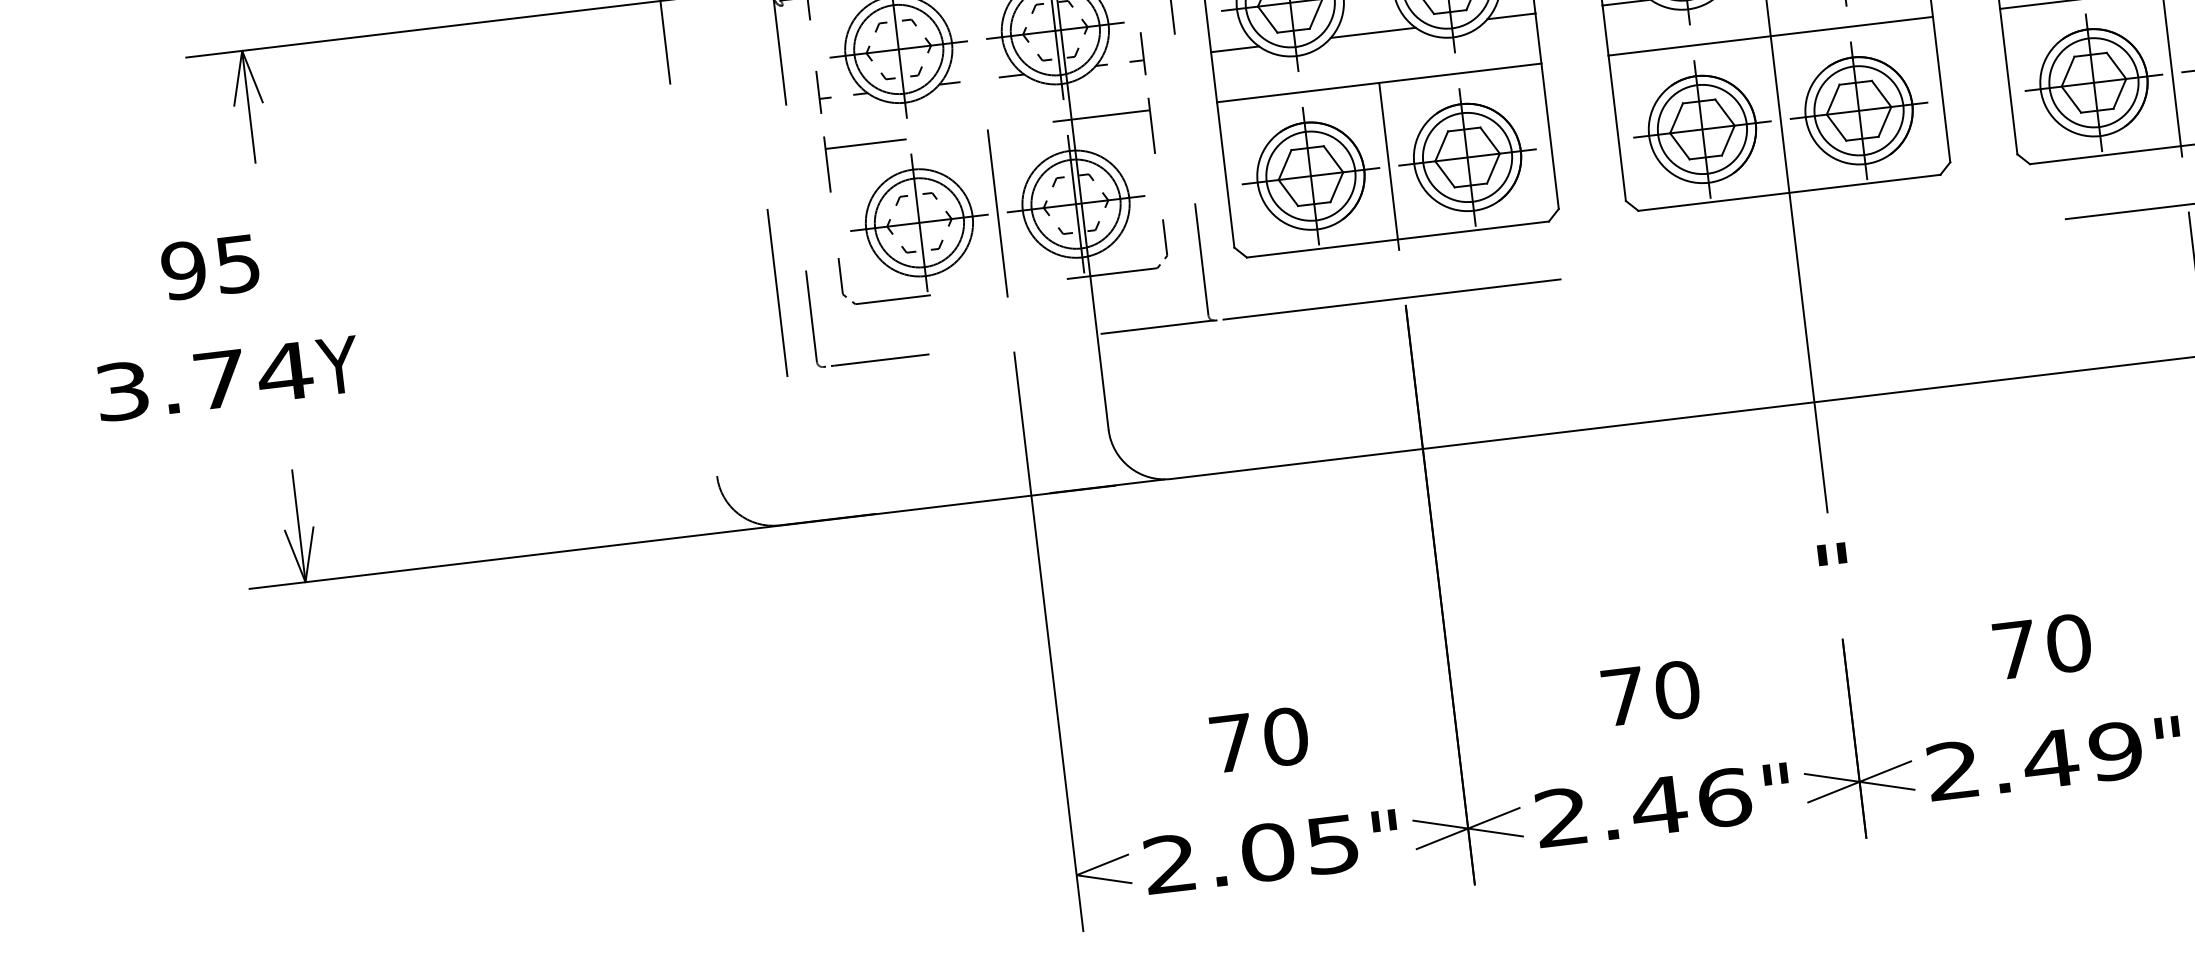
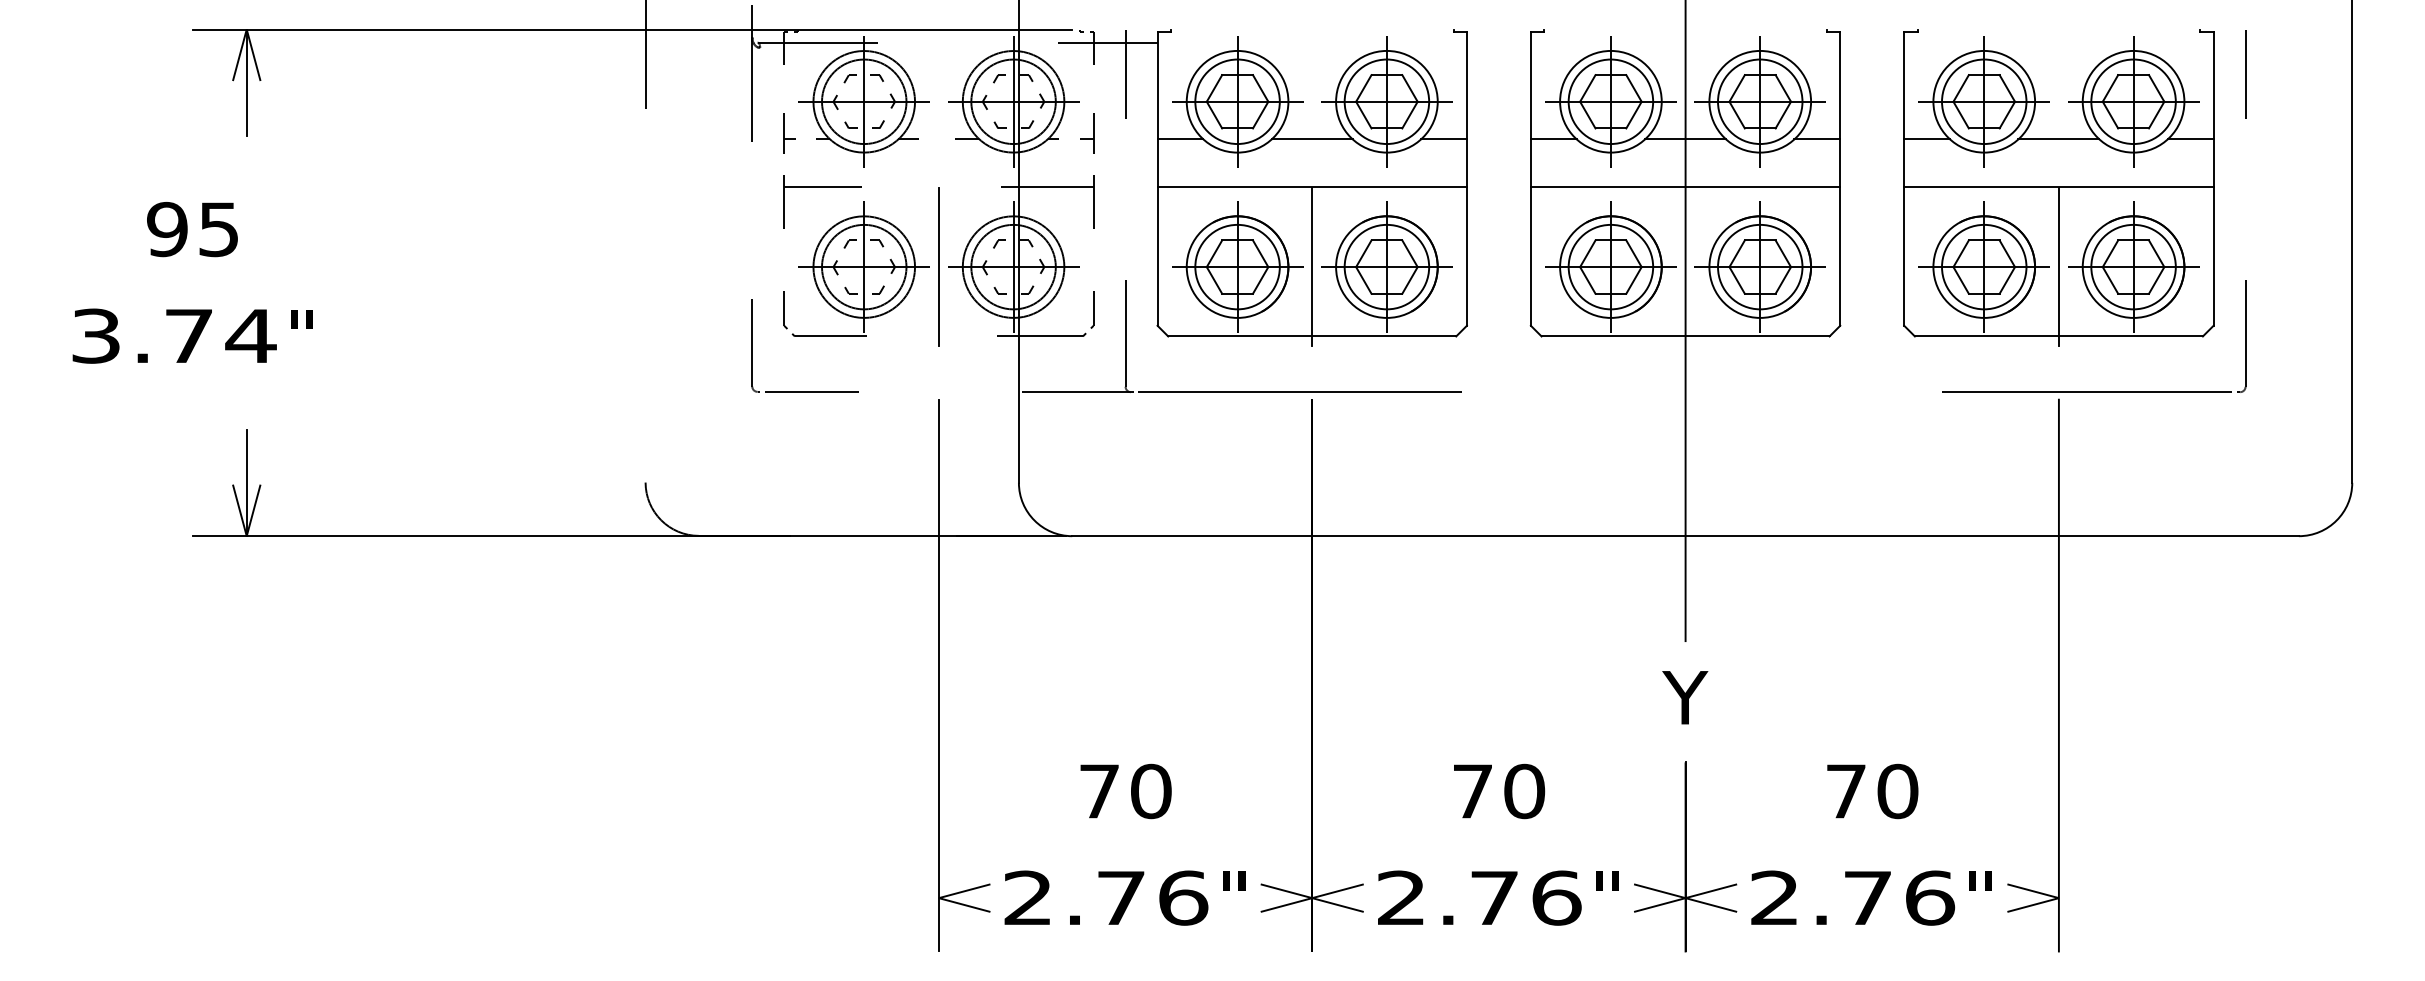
line: (776, 292) -> (722, 316), removed
text: (337, 364) -> (301, 335), Y -> "
text: (1834, 571) -> (1685, 697), " -> Y
text: (2082, 754) -> (1898, 897), 2.49 -> 2.76
text: (1659, 805) -> (1494, 897), 2.46 -> 2.76
text: (1300, 847) -> (1152, 897), 2.05 -> 2.76

